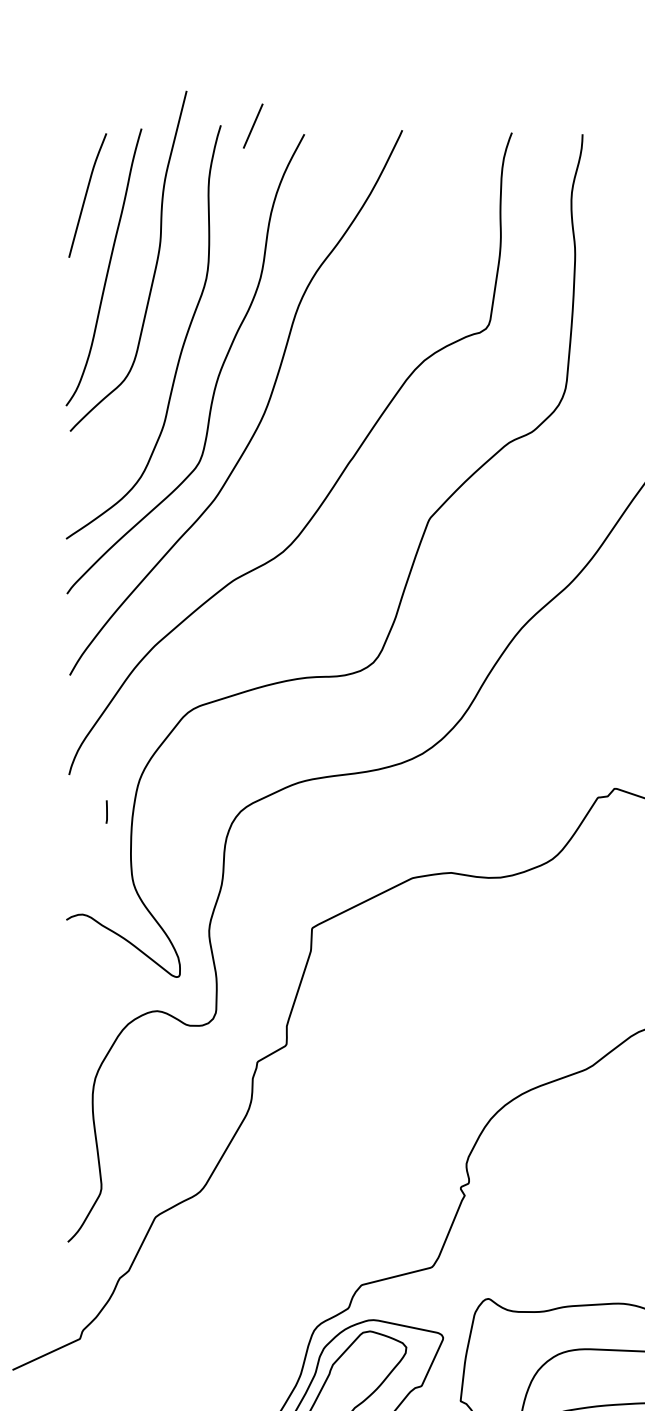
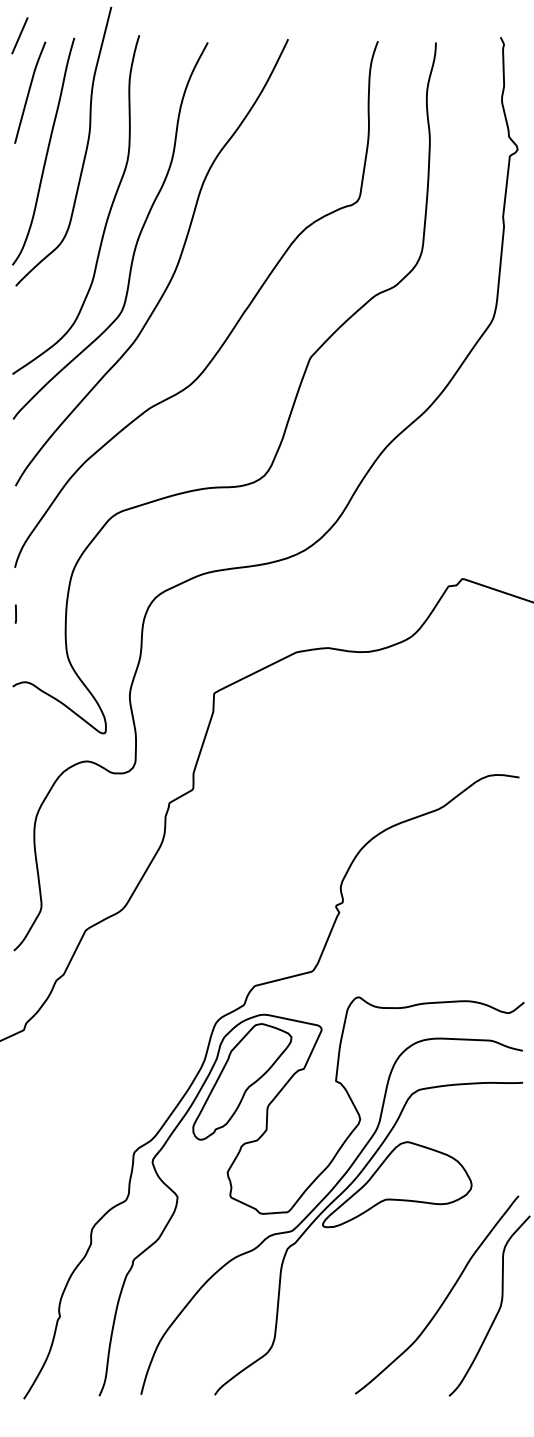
line: (252, 125) -> (19, 35), moved
line: (106, 811) -> (15, 613), moved

